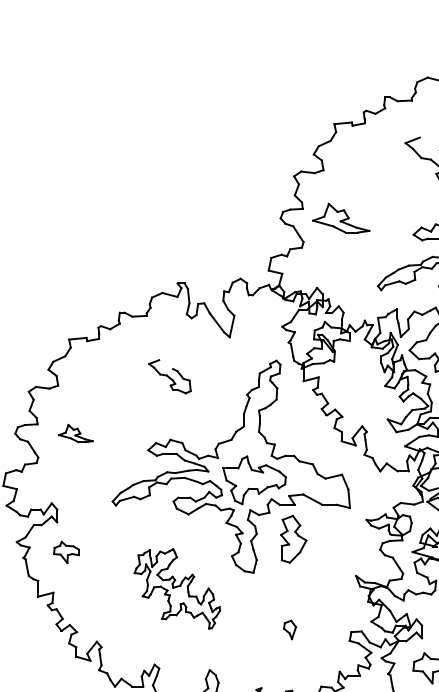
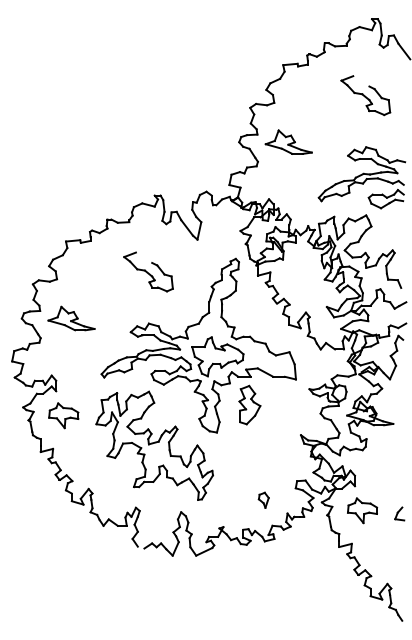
part: (169, 376) -> (148, 271), size x1.43
part: (75, 433) -> (71, 318), size x1.67
part: (66, 551) -> (63, 415), size x1.43
part: (177, 588) -> (154, 445), size x1.67
part: (289, 628) -> (263, 499), moved

